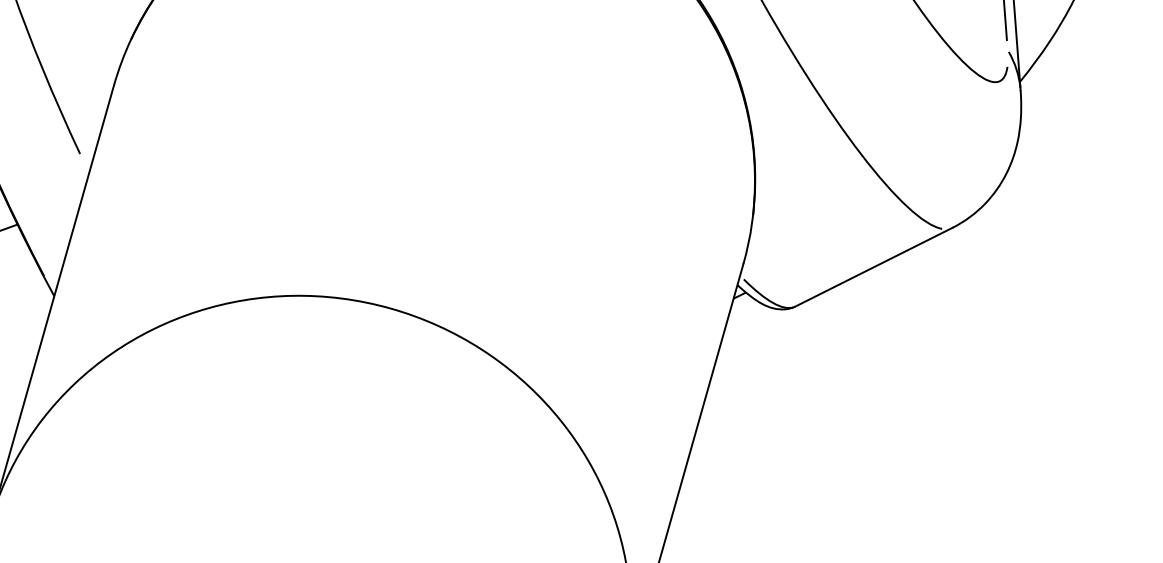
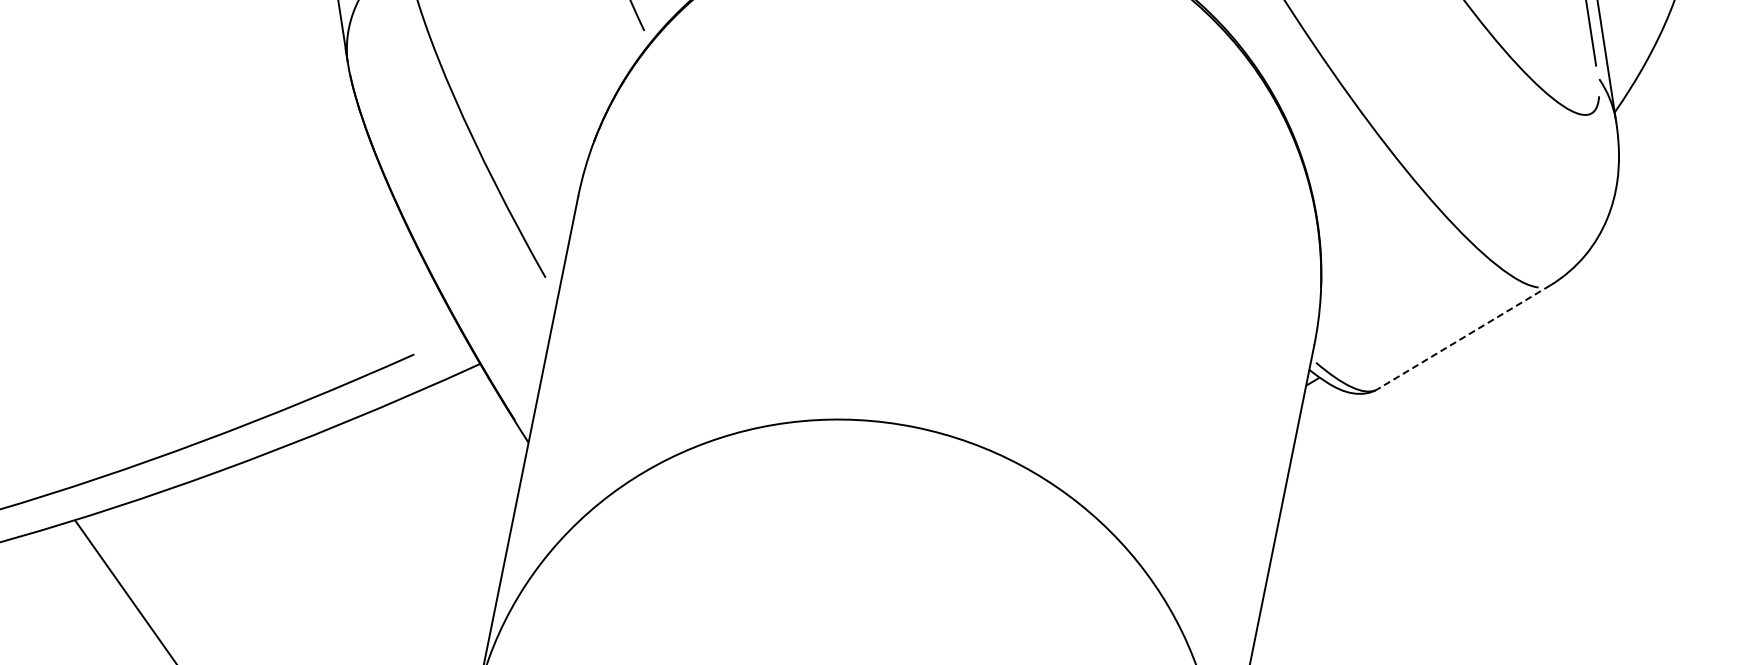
line: (873, 267) -> (1463, 337), solid -> dashed

